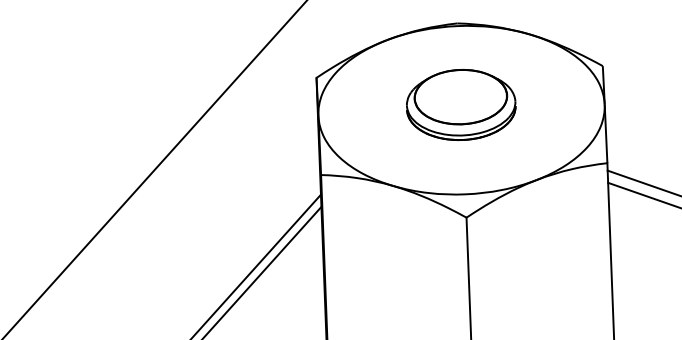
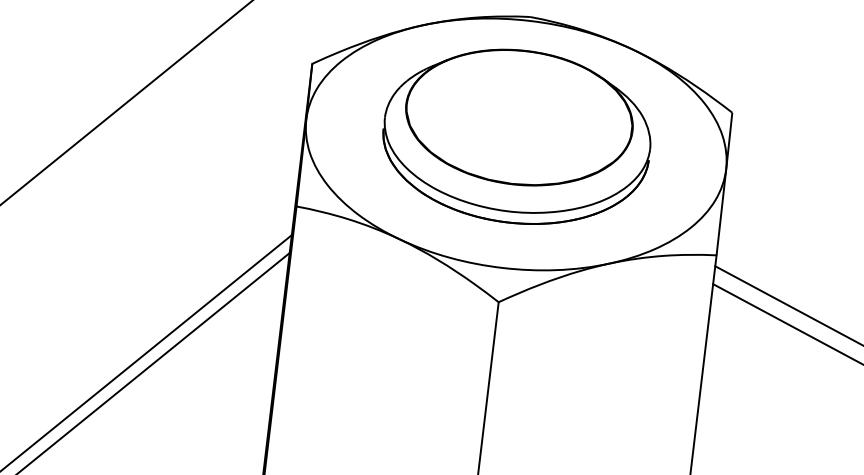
part: (460, 104) -> (516, 135), size x1.67

